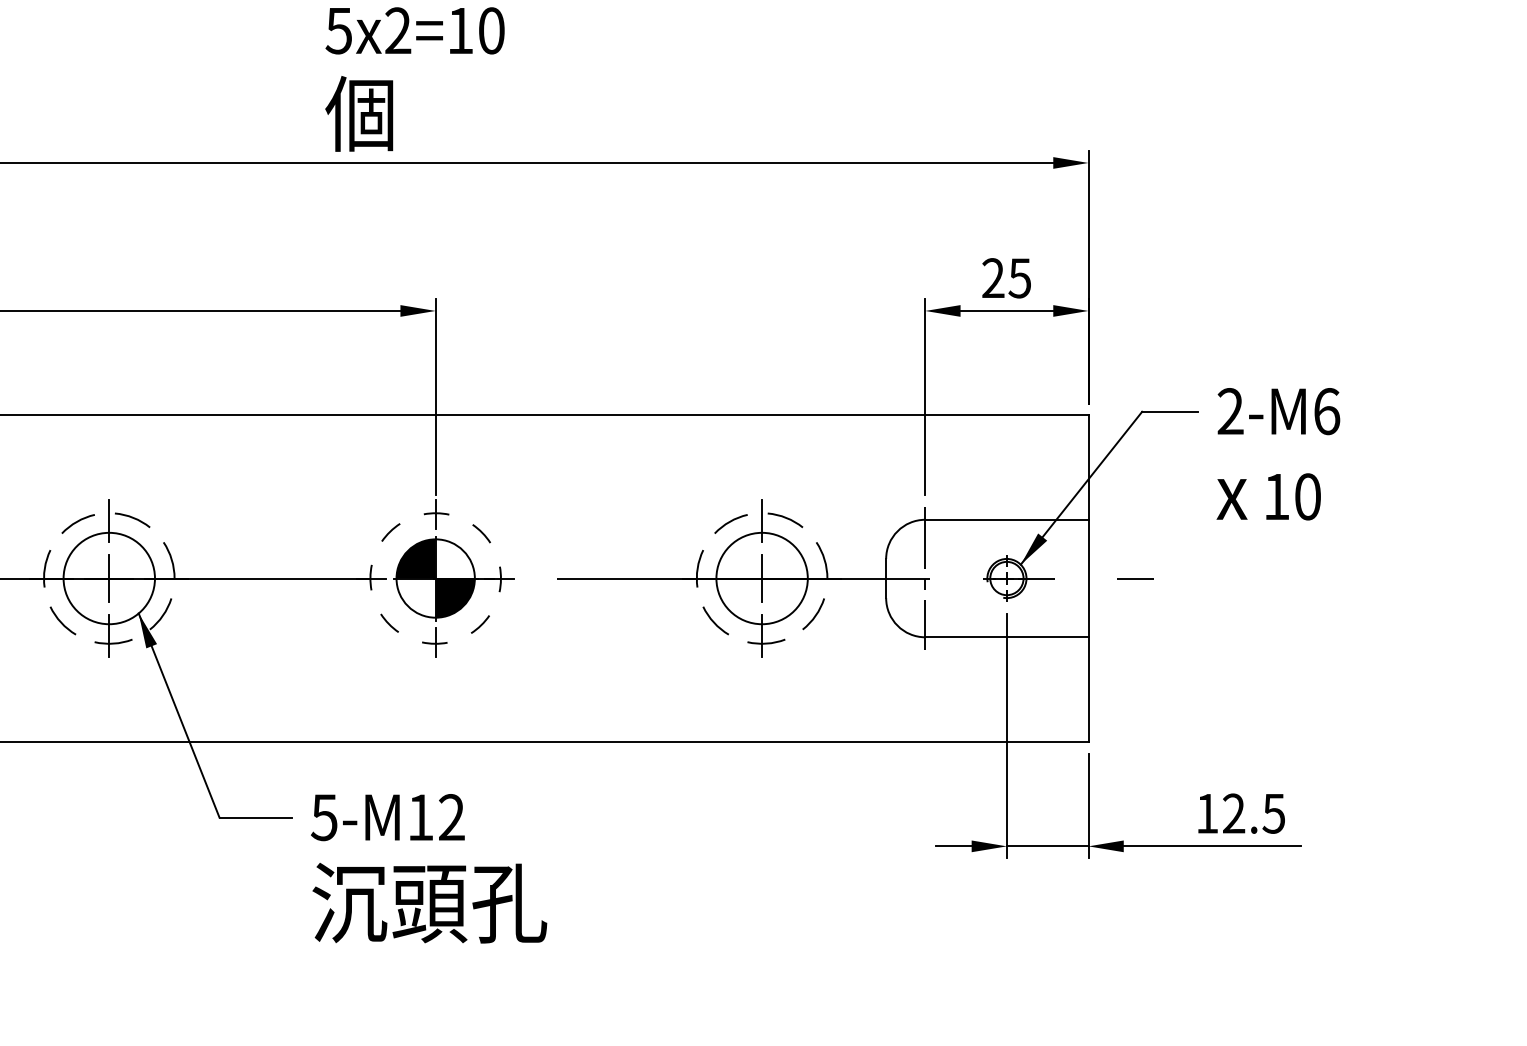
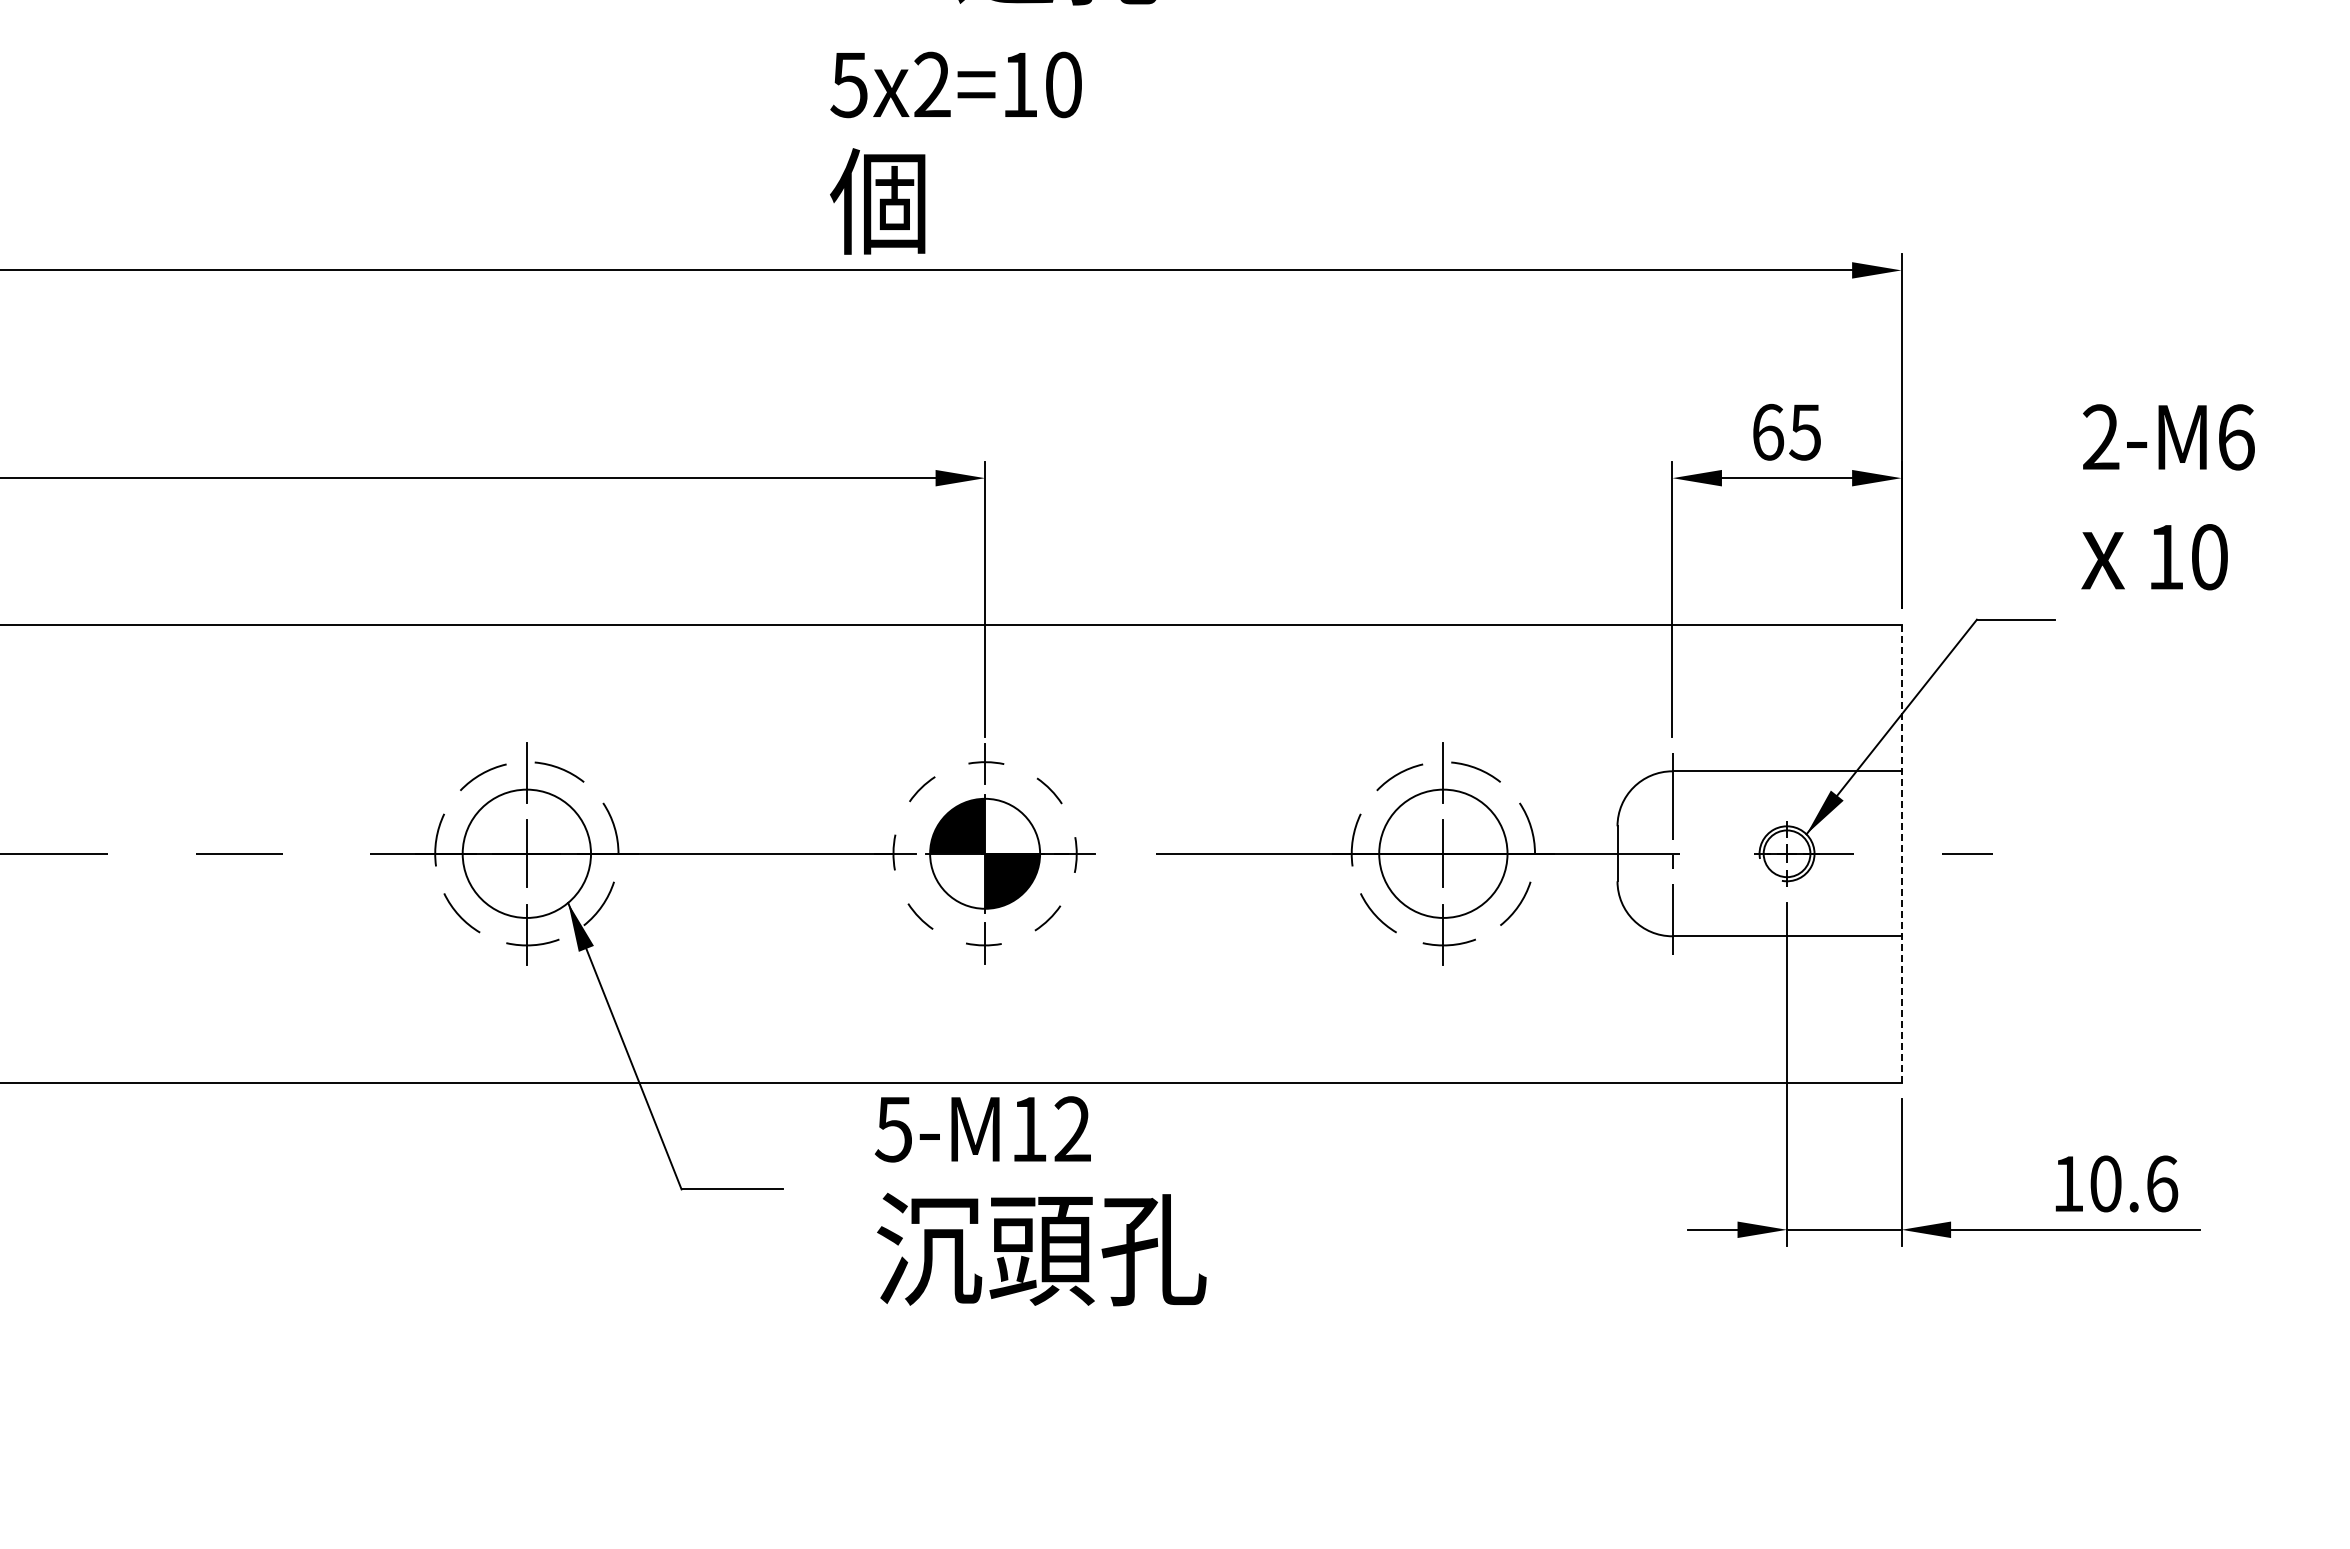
text: (993, 277) -> (1768, 431), 25 -> 65
text: (1277, 454) -> (2167, 497), moved
line: (1088, 578) -> (1901, 853), solid -> dashed
text: (1254, 813) -> (2134, 1183), 12.5 -> 10.6
text: (428, 868) -> (1040, 1201), moved

